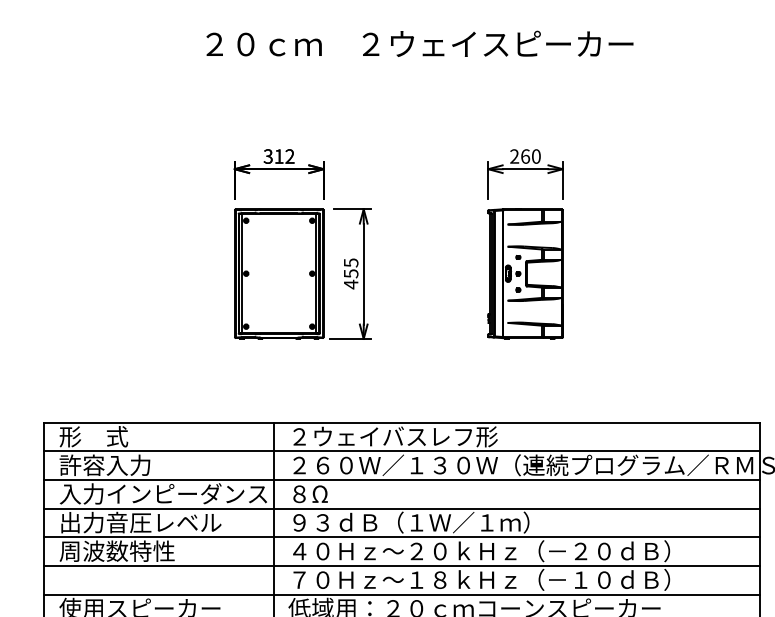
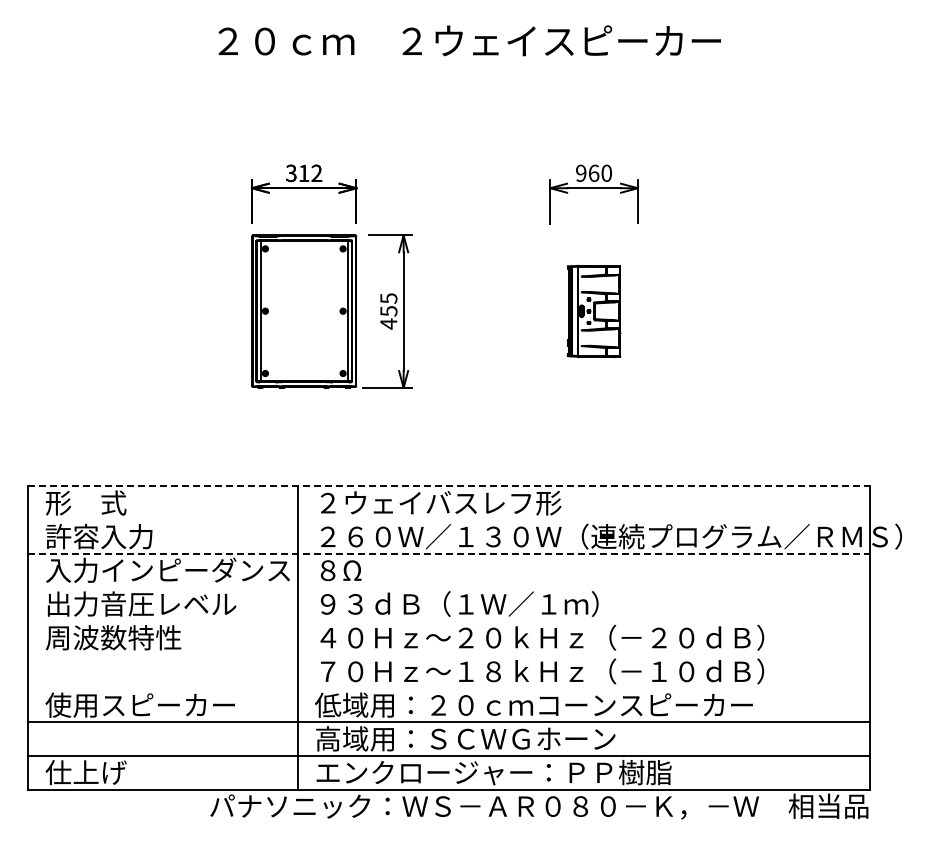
text: (514, 156) -> (581, 173), 260 -> 960
part: (525, 273) -> (593, 311), size x0.6
line: (402, 422) -> (449, 486), solid -> dashed
line: (401, 451) -> (448, 520), removed
line: (402, 479) -> (449, 553), solid -> dashed
line: (401, 508) -> (448, 587), removed
line: (401, 537) -> (448, 621), removed
line: (401, 565) -> (448, 654), removed
line: (401, 594) -> (448, 688), removed

